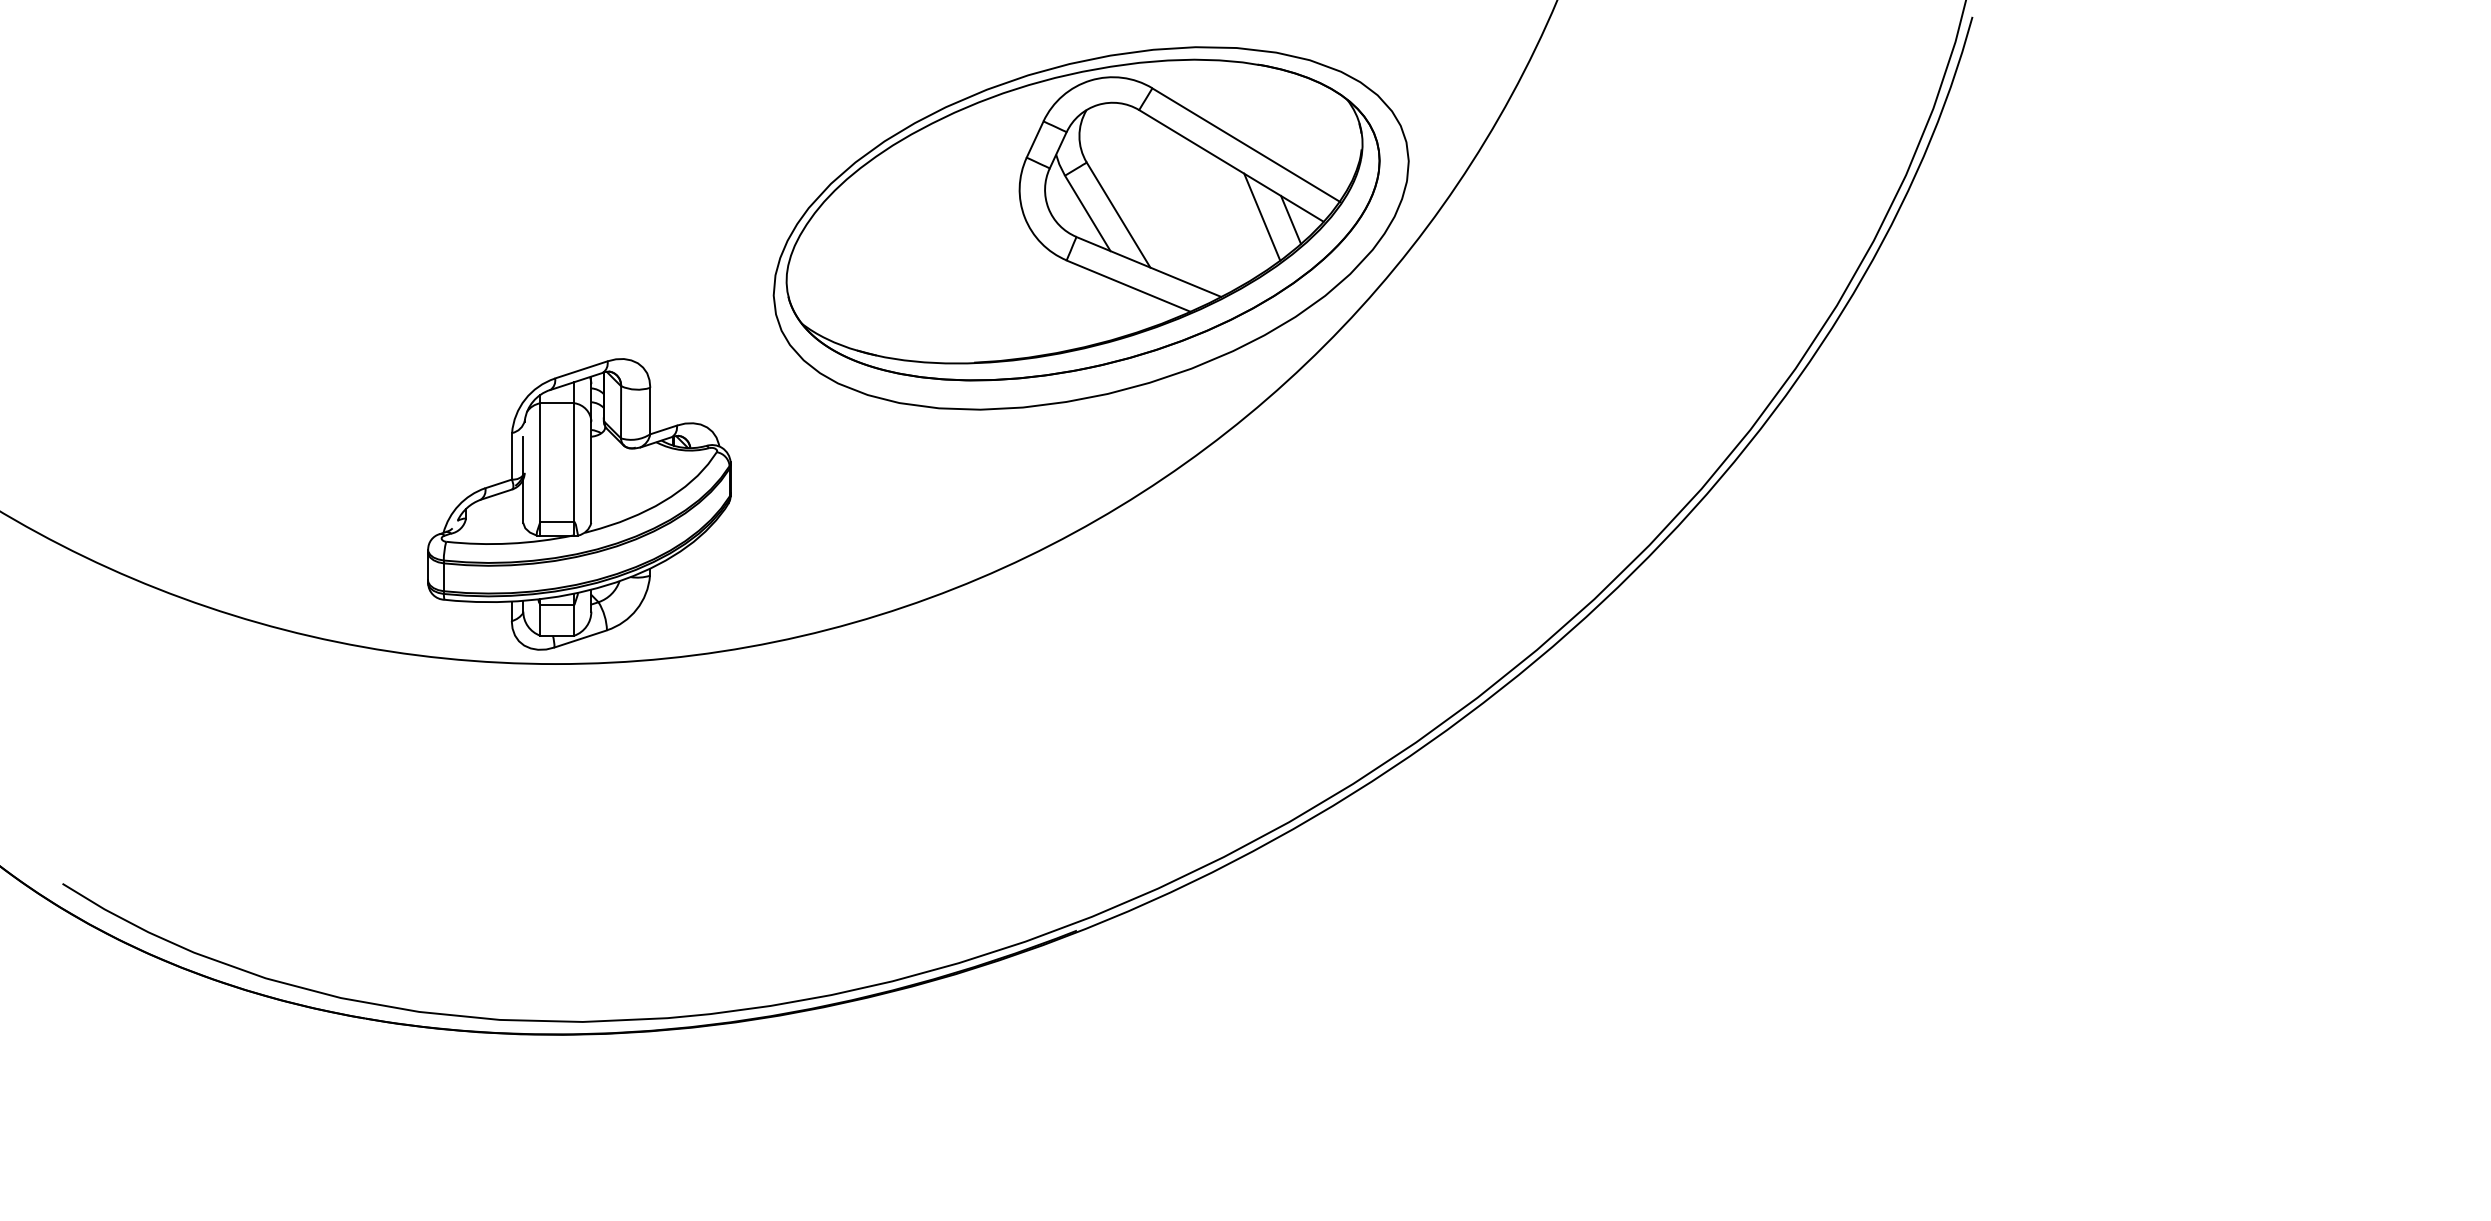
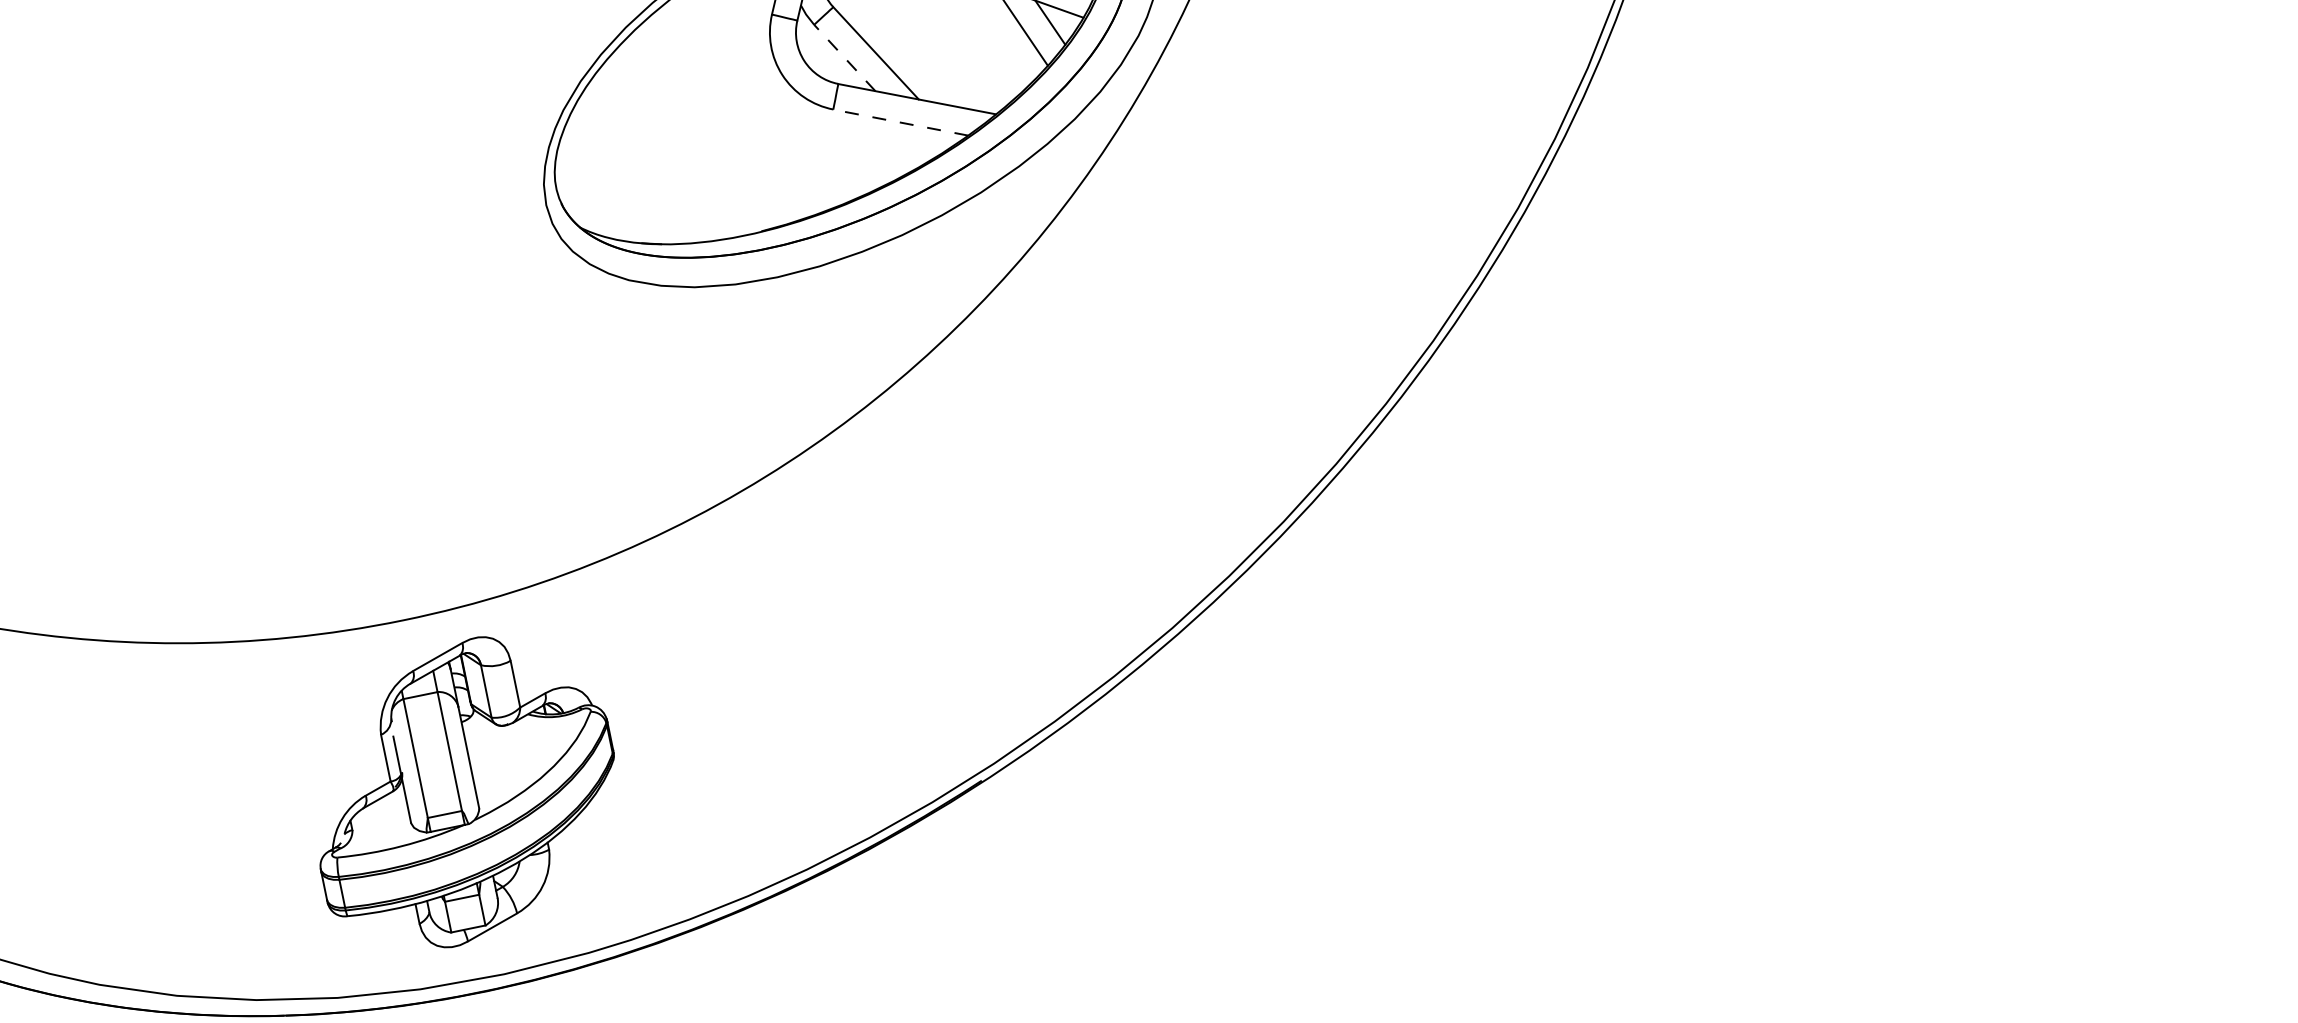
line: (1087, 213) -> (844, 58), solid -> dashed
line: (1128, 286) -> (900, 123), solid -> dashed
part: (579, 504) -> (463, 792), moved

